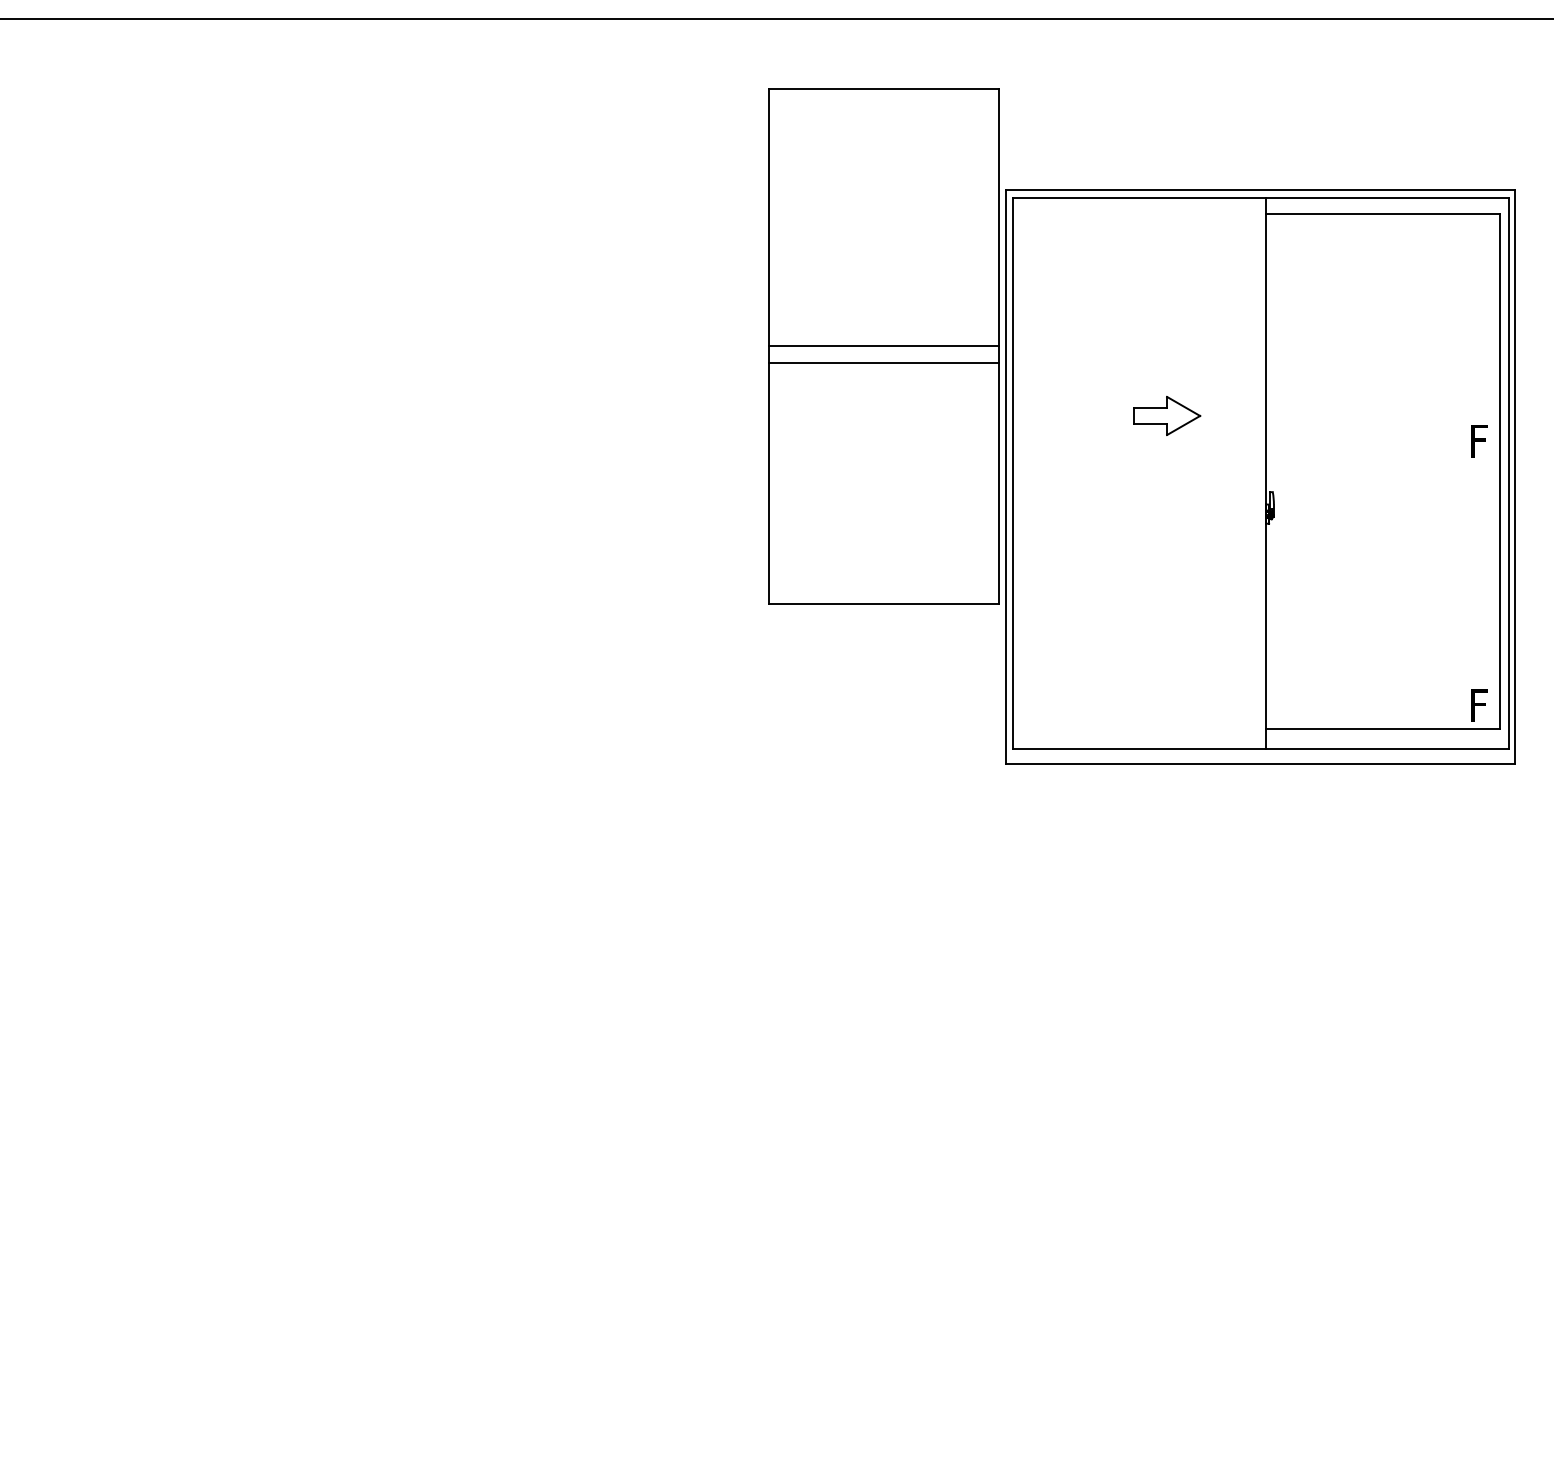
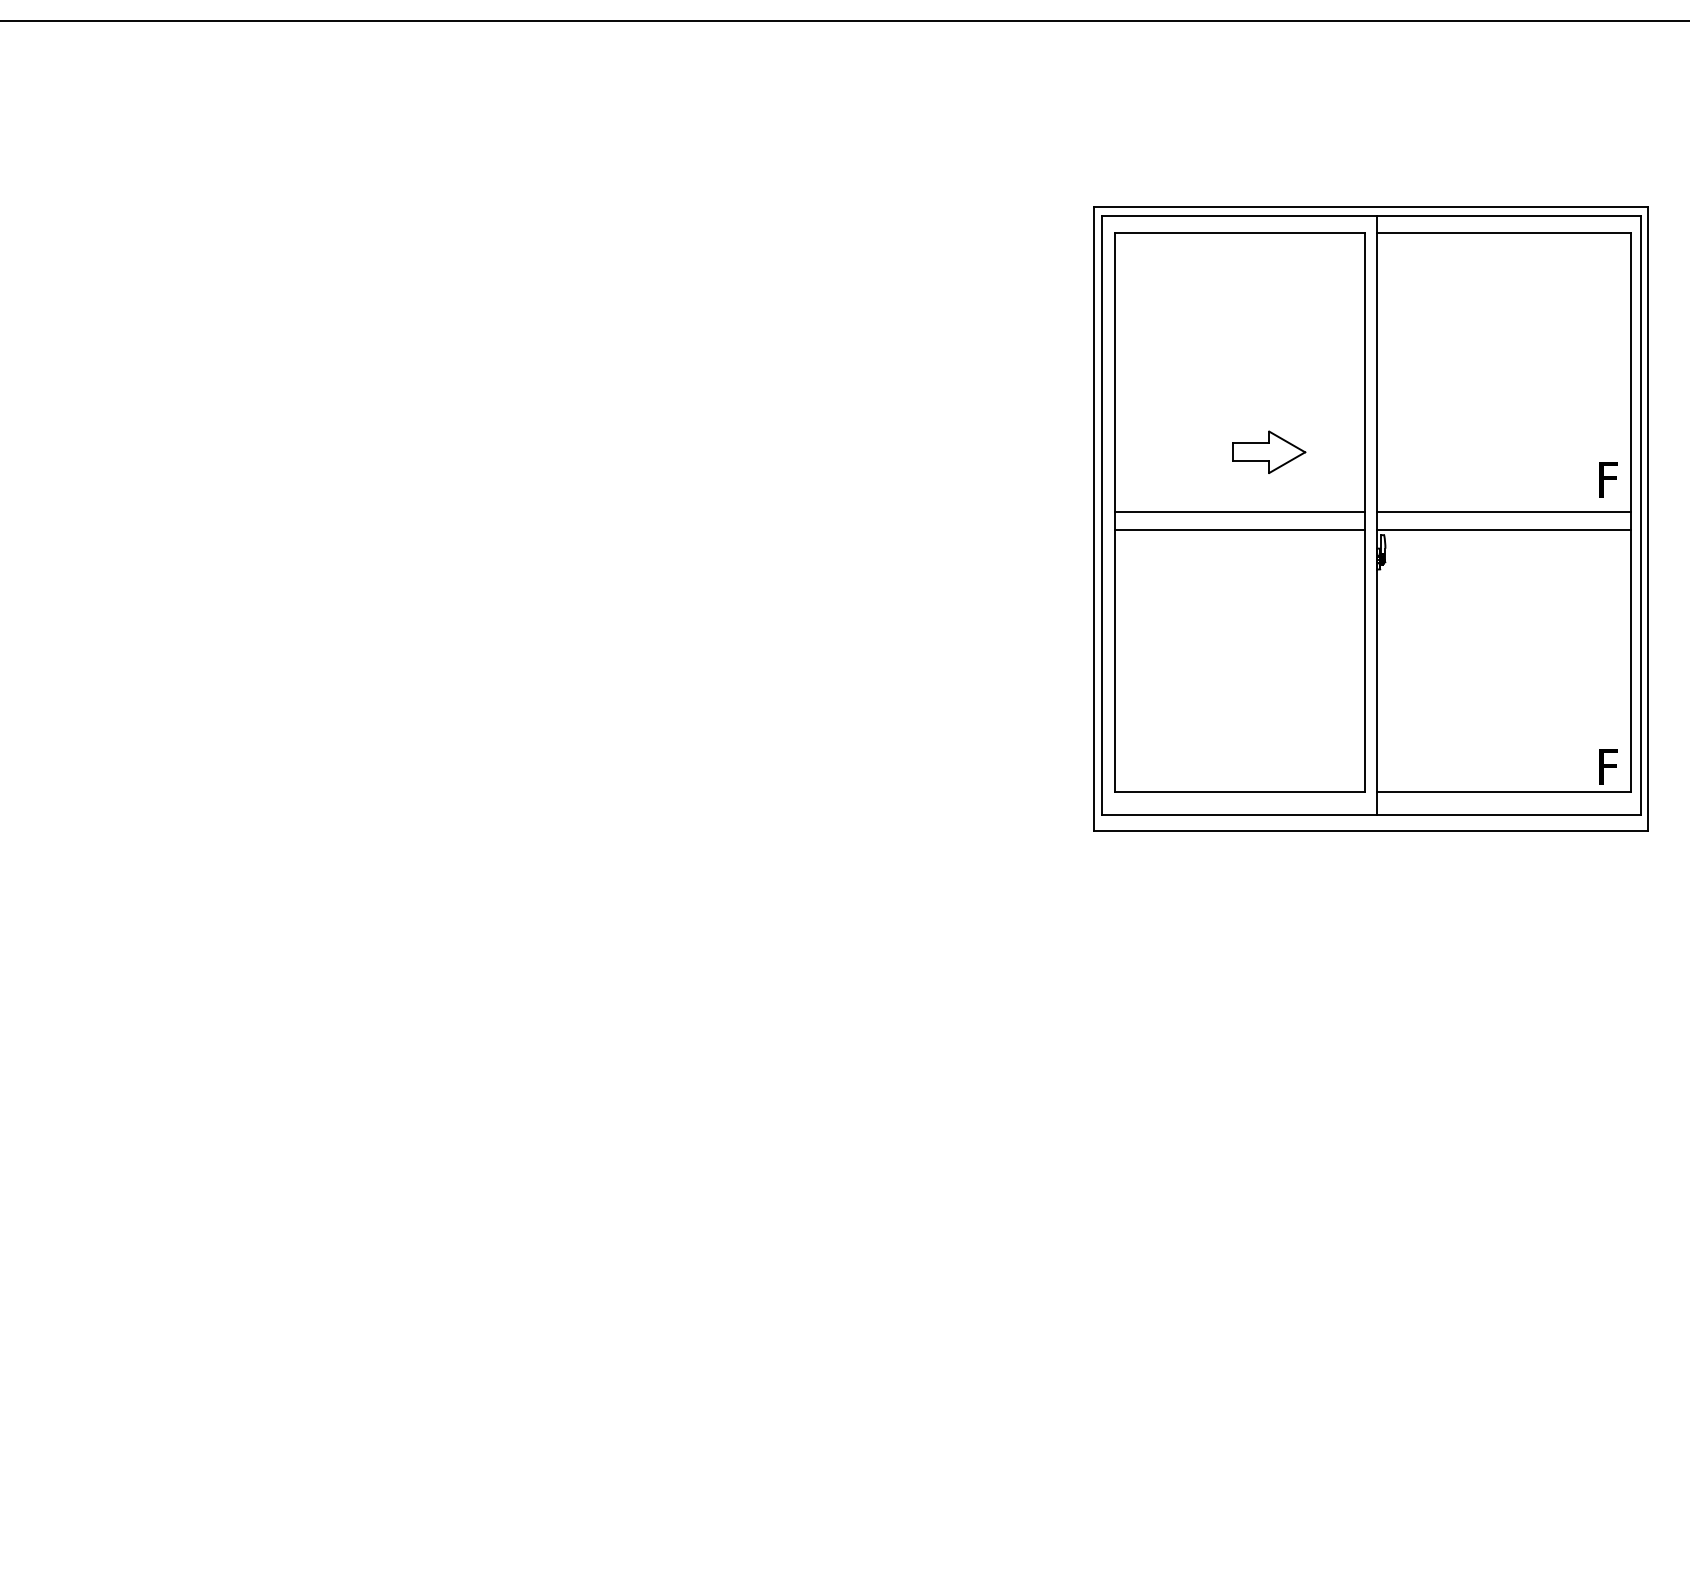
part: (883, 346) -> (1239, 512), moved
line: (1383, 471) -> (1504, 512), added
line: (1383, 487) -> (1504, 530), added

